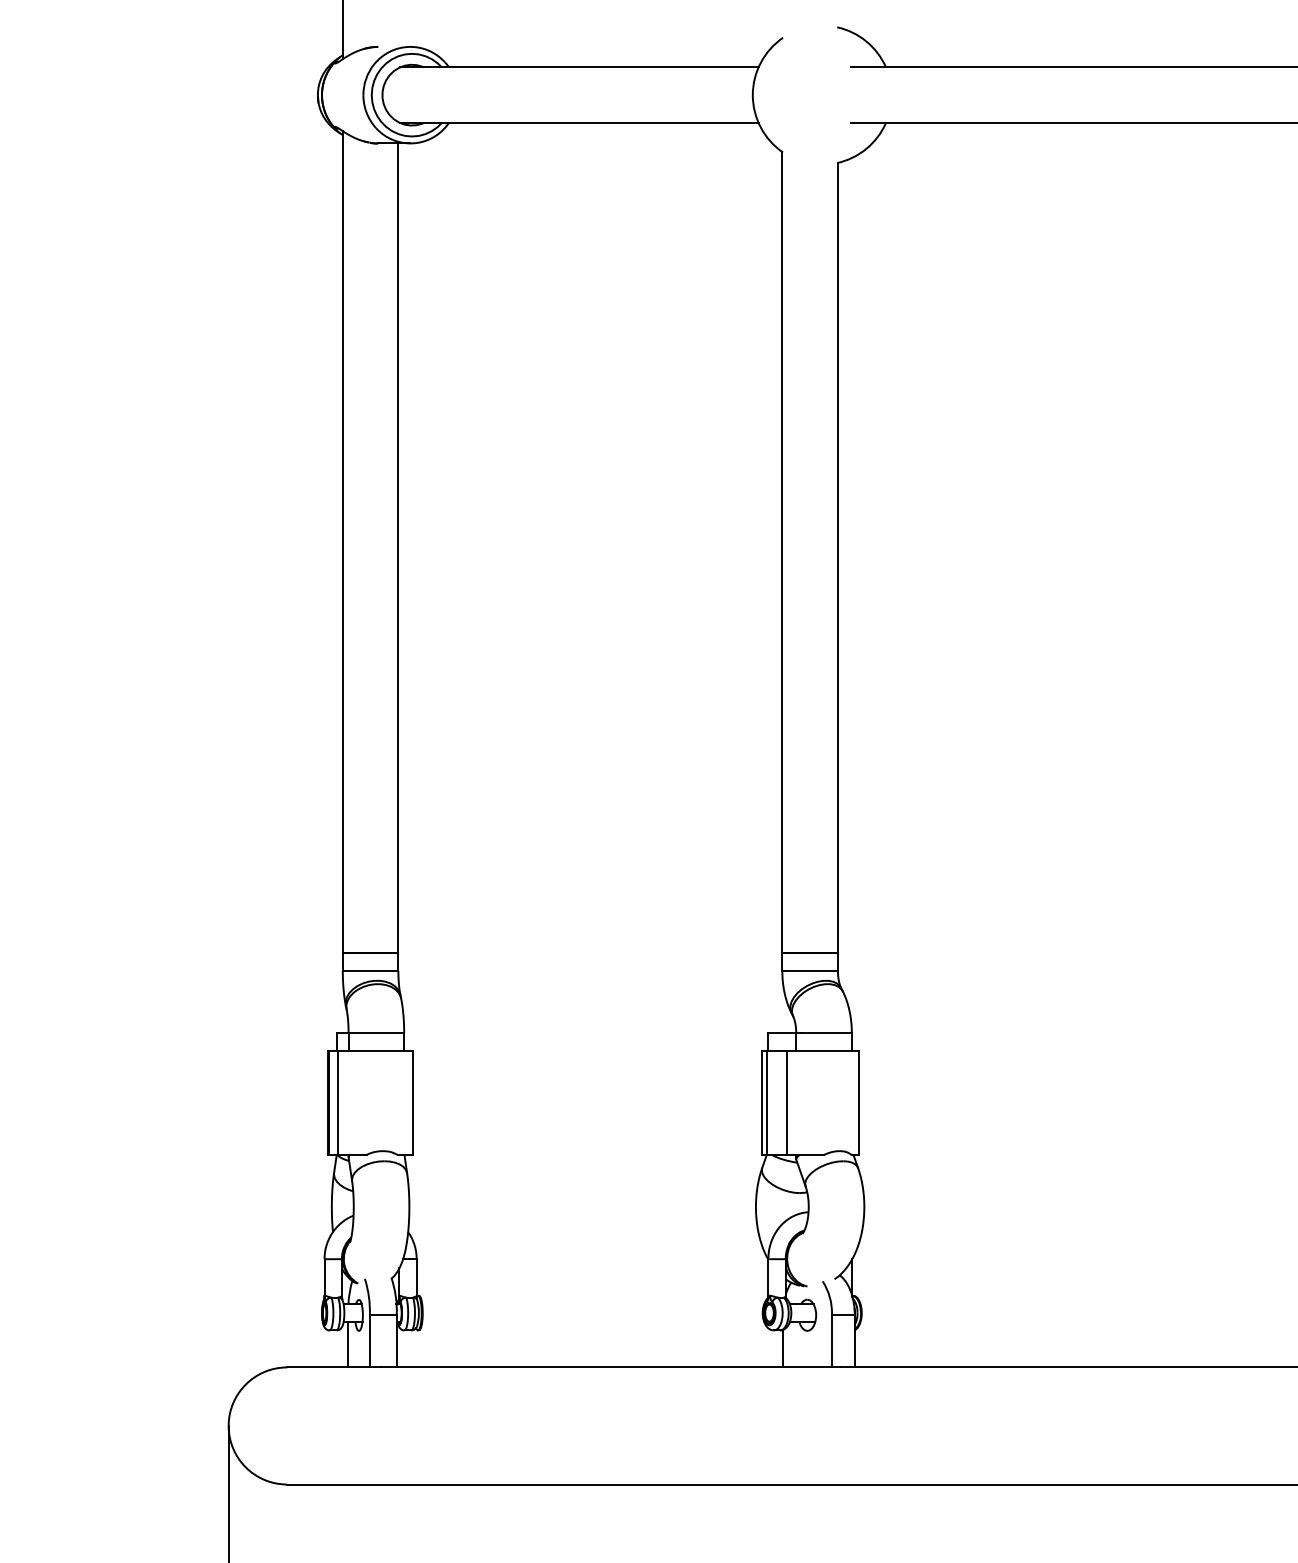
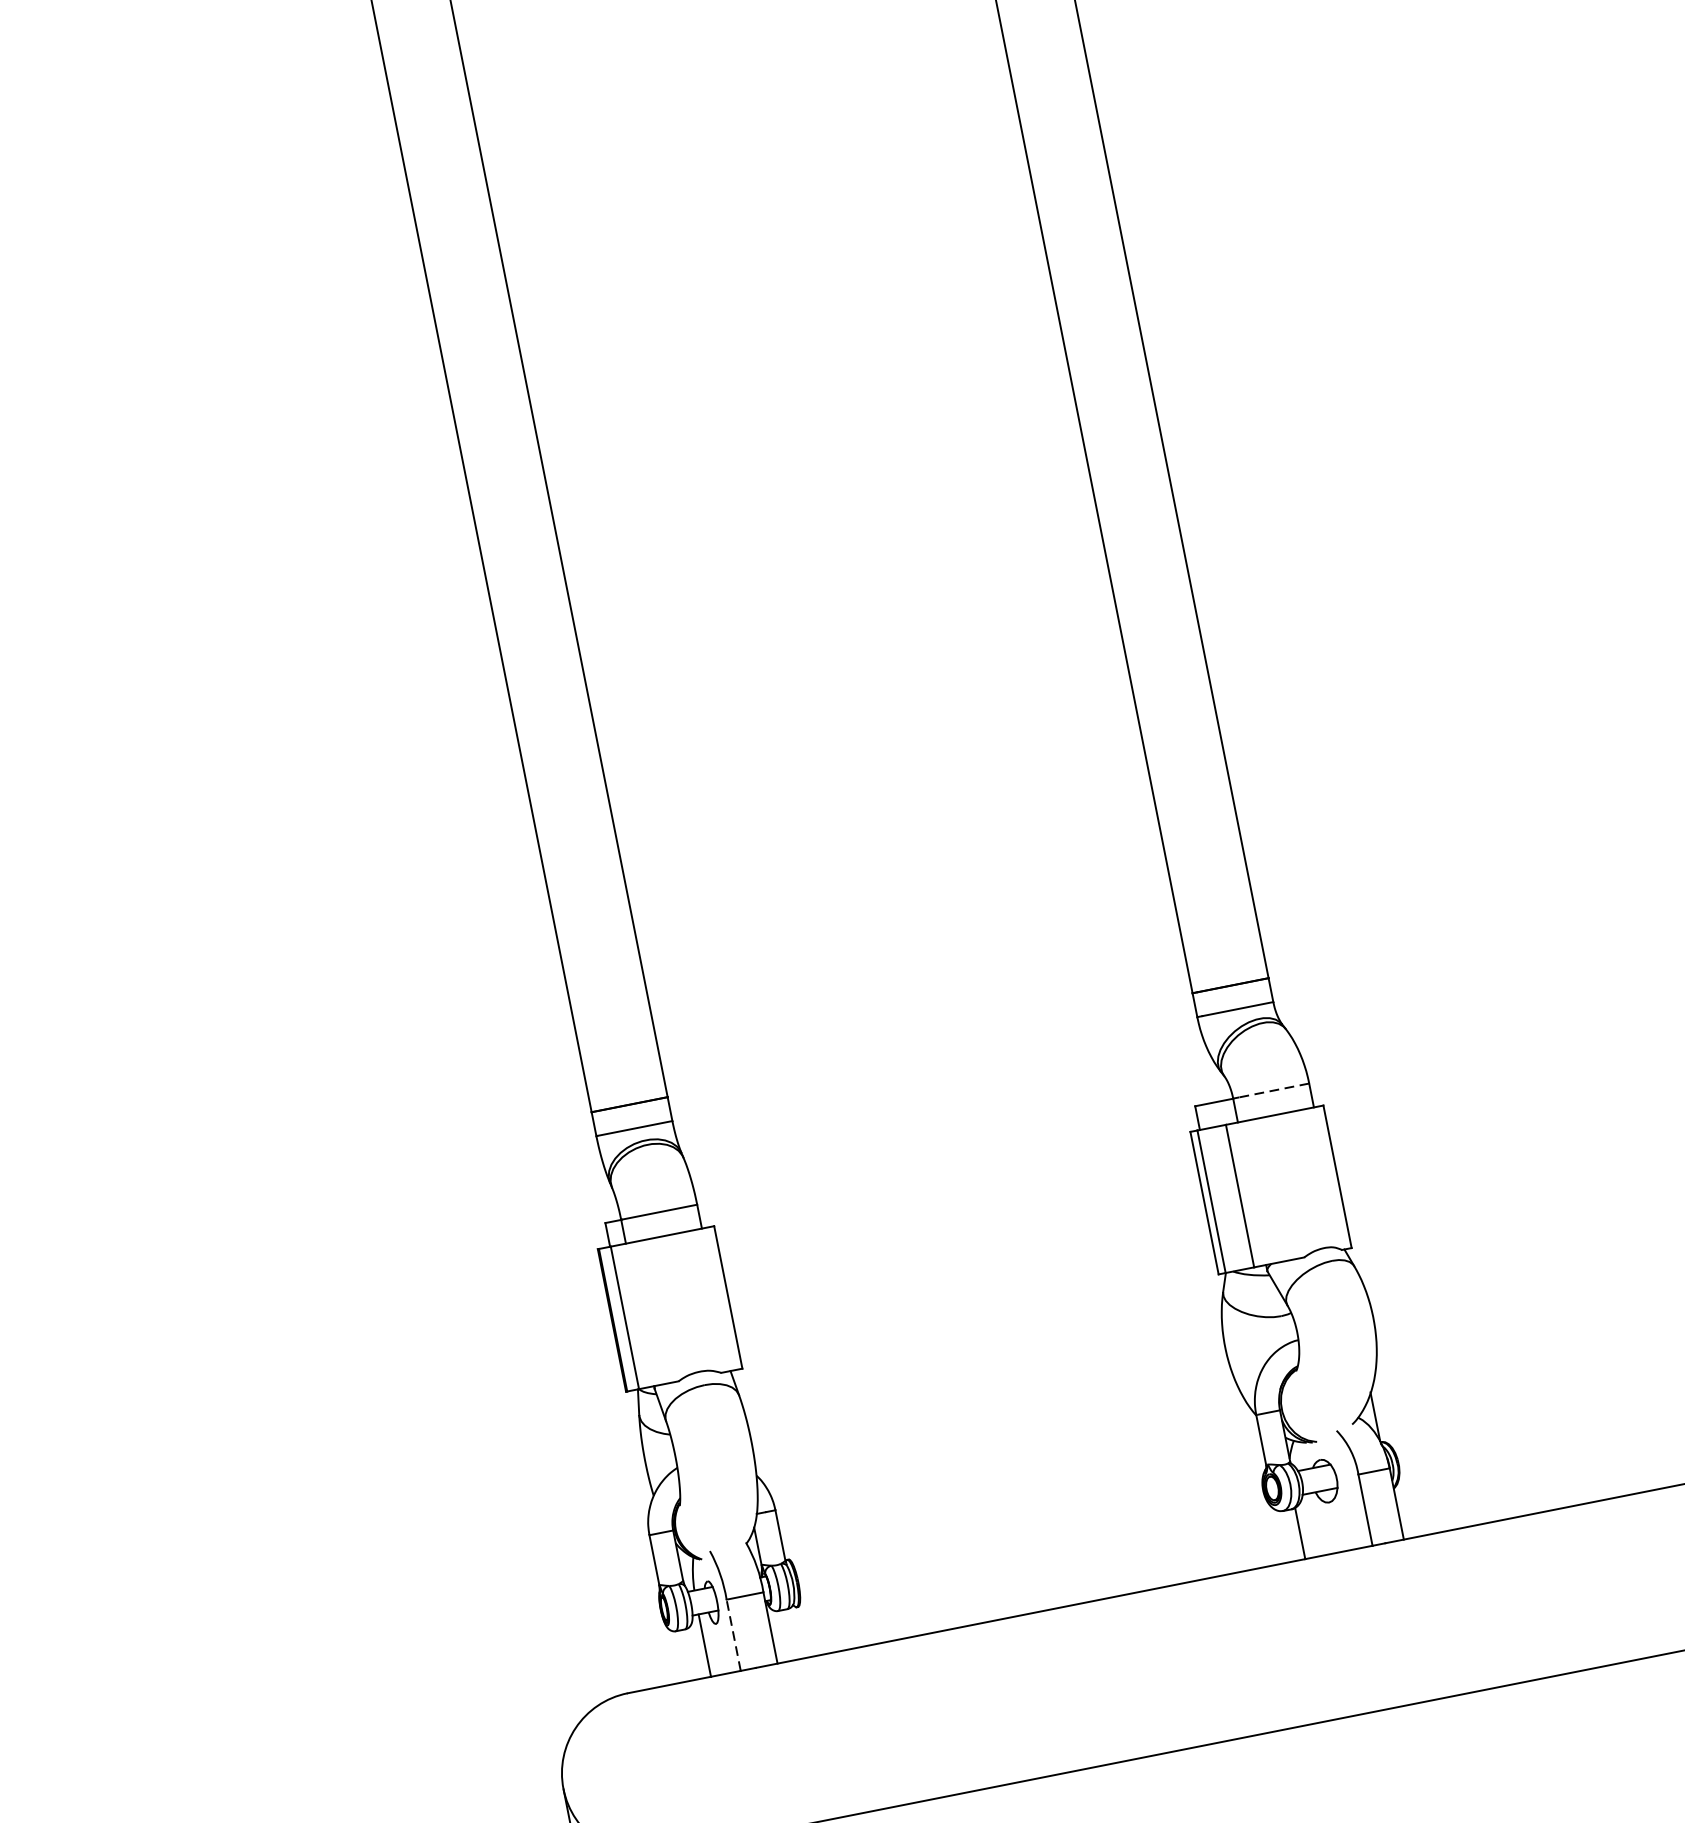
line: (825, 1033) -> (1273, 1091), solid -> dashed
line: (369, 1340) -> (732, 1634), solid -> dashed

